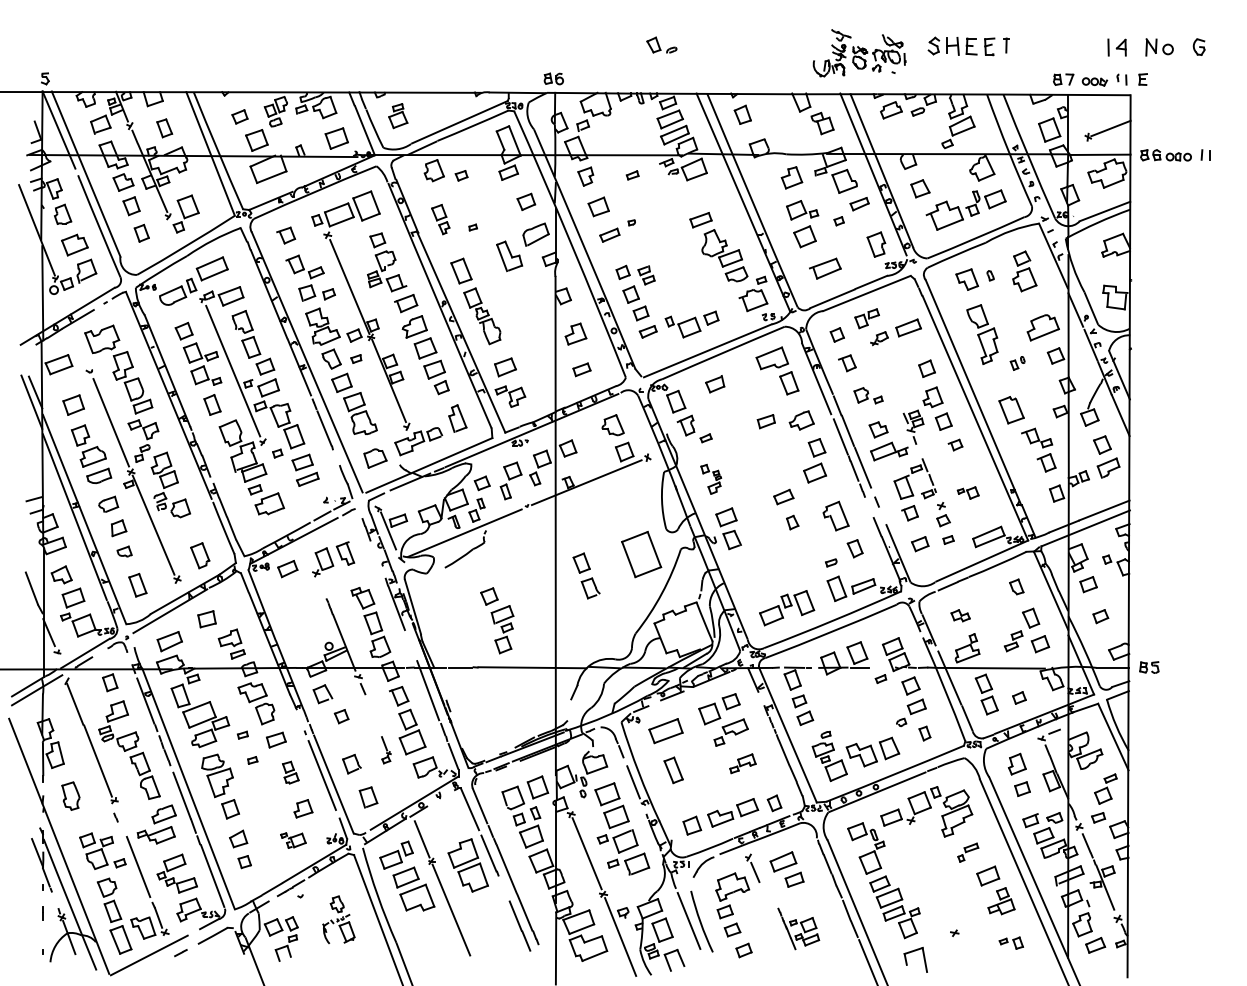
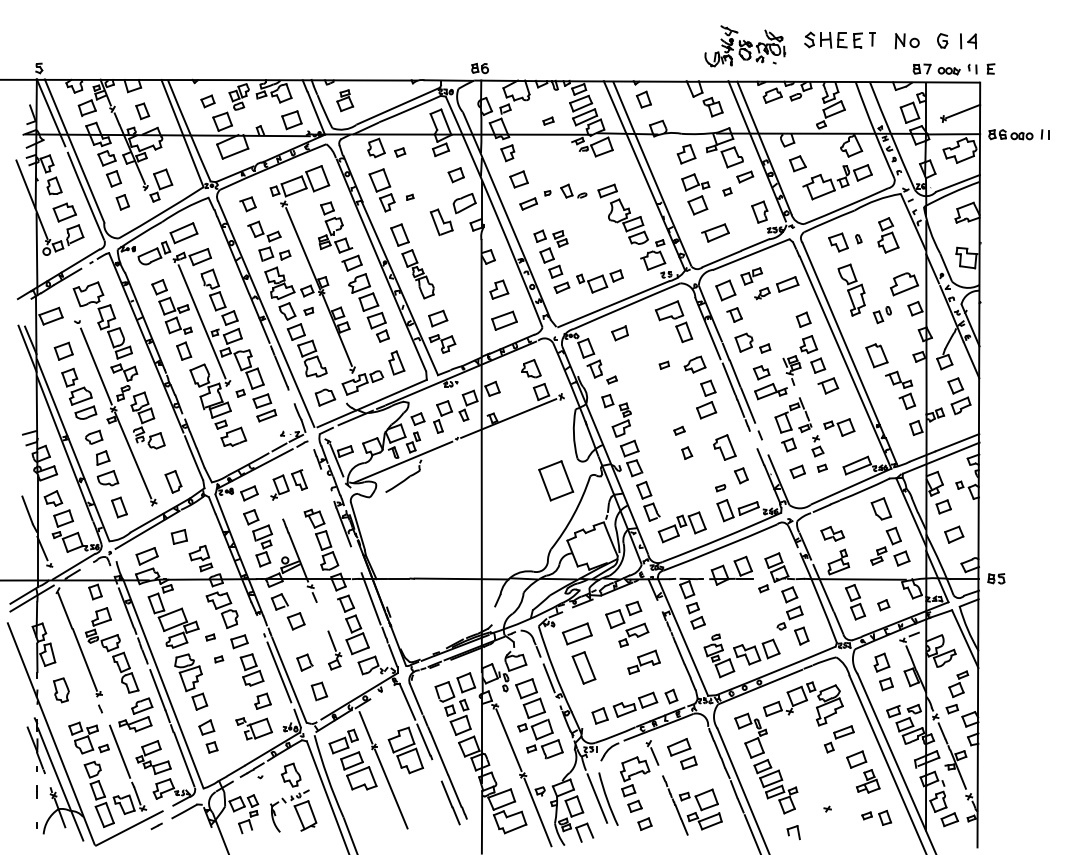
part: (661, 44) -> (573, 190), moved
part: (1199, 46) -> (942, 40), moved
part: (1158, 47) -> (906, 41), moved
part: (632, 174) -> (548, 120), moved
part: (440, 219) -> (381, 190), size x1.67
part: (836, 334) -> (725, 290), size x1.67
part: (1016, 363) -> (881, 315), size x1.43
part: (581, 369) -> (504, 320), size x1.67
part: (868, 394) -> (752, 342), size x1.43
part: (766, 420) -> (664, 364), size x0.62
part: (955, 444) -> (828, 385), size x1.67
part: (711, 479) -> (616, 415), size x1.67
part: (968, 493) -> (839, 427), size x1.67
part: (783, 496) -> (679, 430), size x0.62
part: (124, 551) -> (107, 478), size x1.67
part: (586, 576) -> (648, 501), moved
part: (1016, 586) -> (881, 508), size x1.67
part: (960, 615) -> (832, 533), size x1.43
part: (1101, 616) -> (954, 534), size x1.43
part: (497, 621) -> (258, 538), moved
part: (340, 716) -> (295, 621), size x1.43
part: (924, 732) -> (801, 635), size x1.43
part: (385, 750) -> (334, 650), size x1.67
part: (742, 762) -> (643, 661), size x1.43
part: (673, 769) -> (583, 667), size x1.43
part: (290, 772) -> (251, 669), size x1.67
part: (293, 840) -> (254, 728), size x1.67
part: (968, 852) -> (839, 739), size x1.67
part: (338, 919) -> (293, 797), size x1.67
part: (798, 928) -> (692, 805), size x1.67
part: (1011, 942) -> (876, 817), size x1.43
part: (915, 960) -> (793, 832), size x0.62

